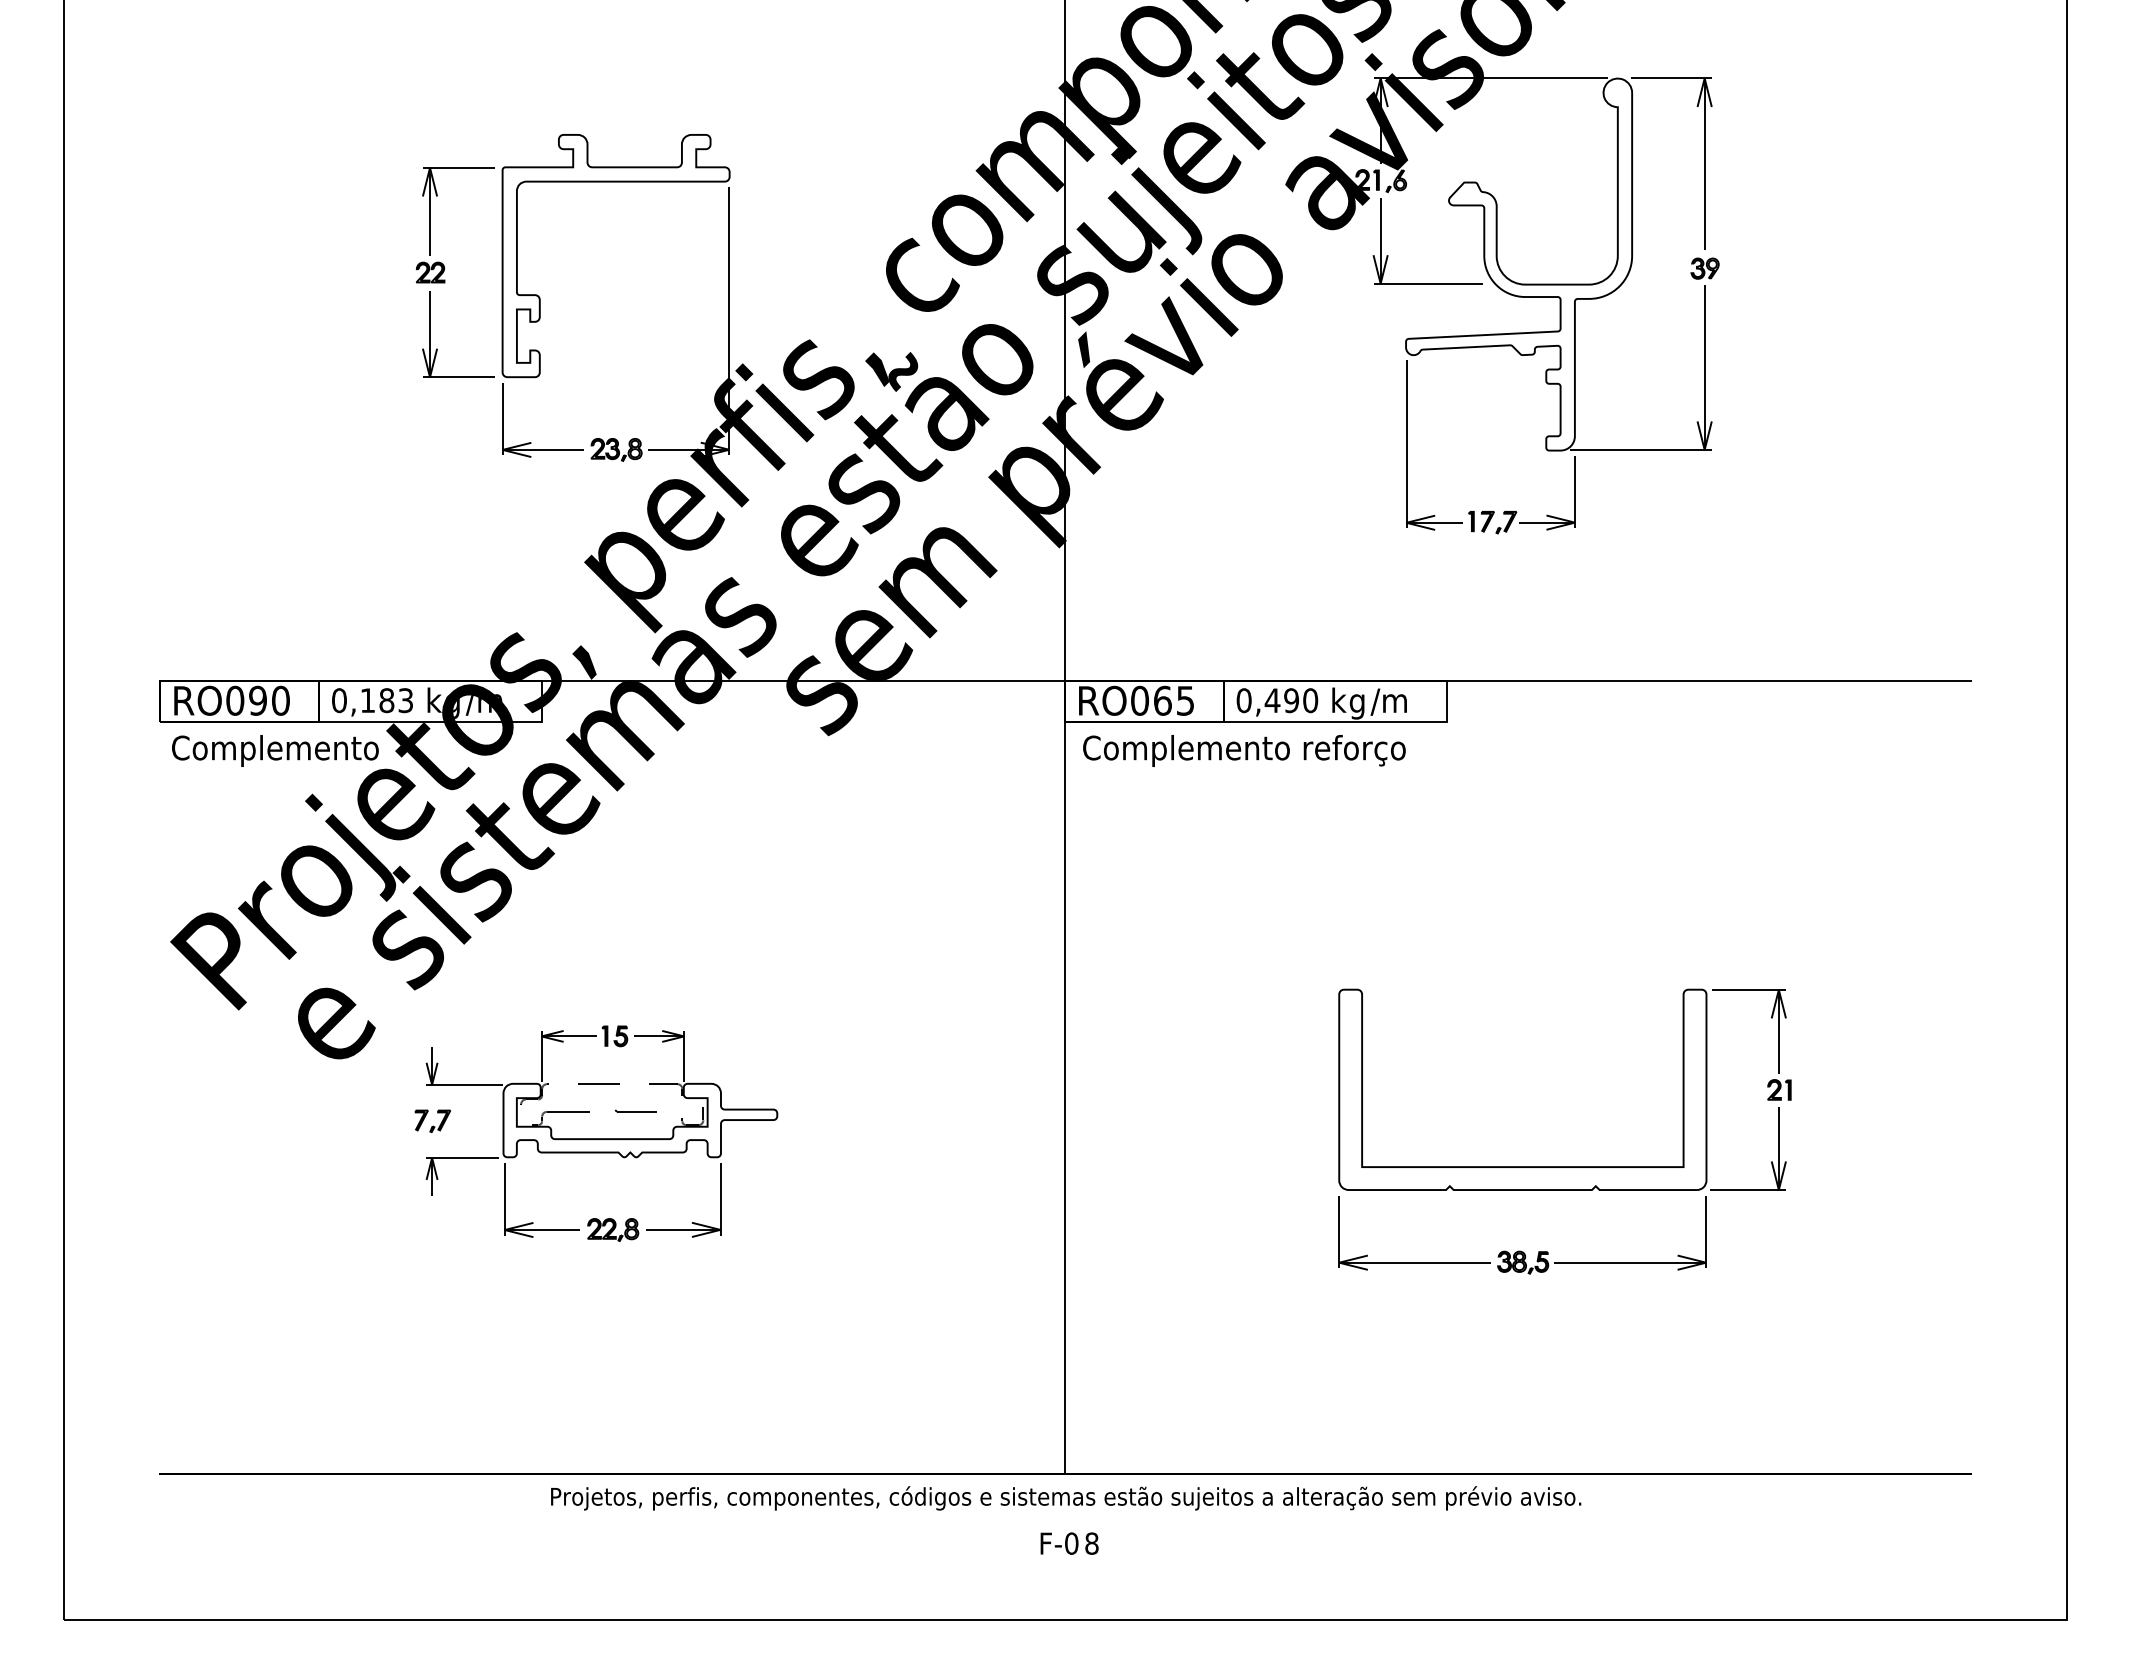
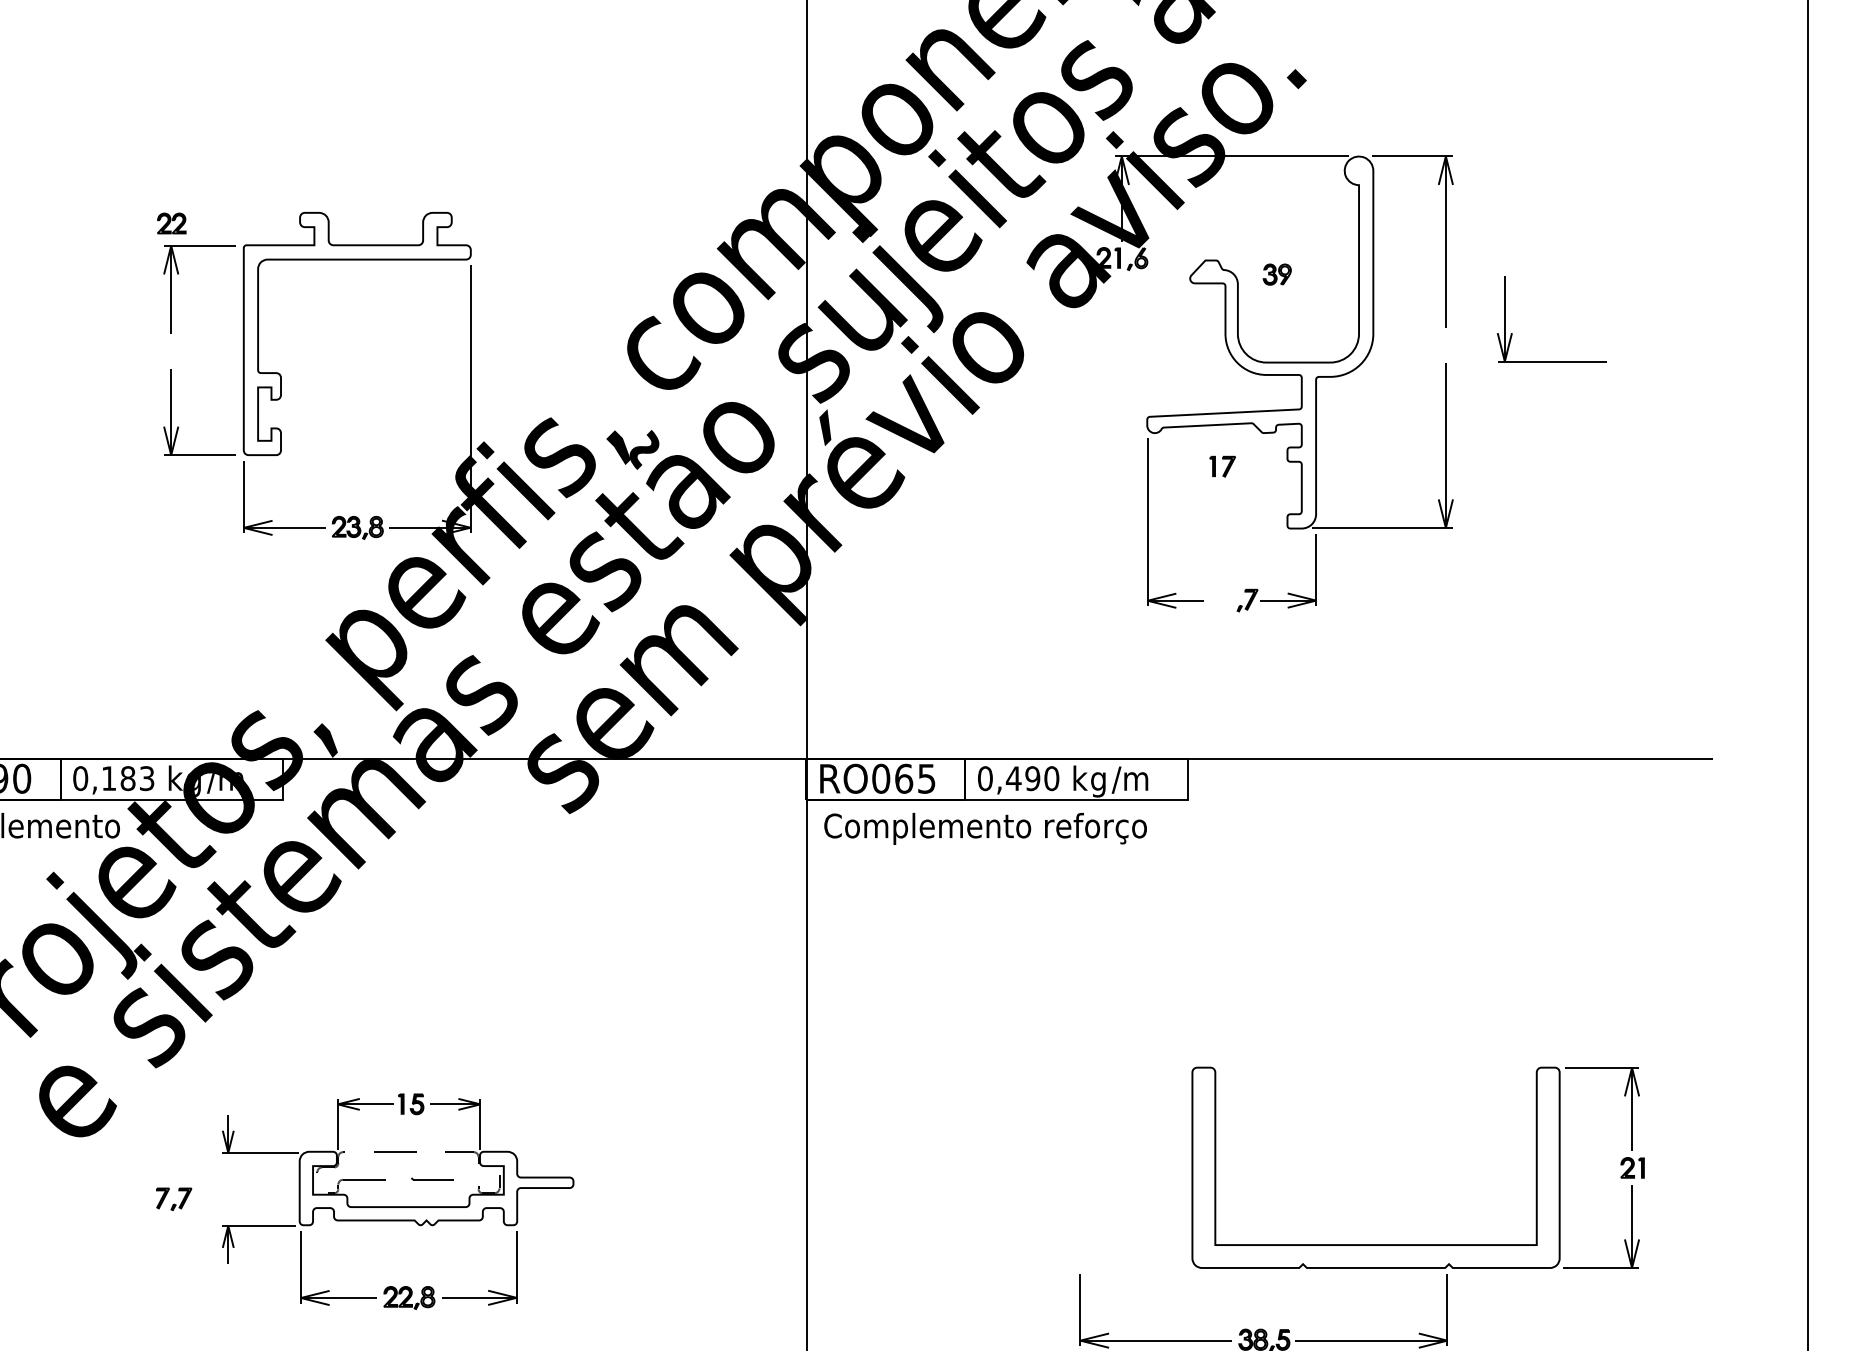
part: (1388, 255) -> (1512, 333), moved
part: (1704, 268) -> (1276, 274), moved
part: (430, 272) -> (171, 223), moved
part: (1481, 521) -> (1222, 466), moved
part: (601, 1133) -> (397, 1201), moved
part: (1564, 1166) -> (1417, 1244), moved

